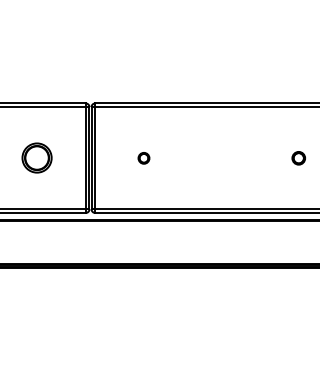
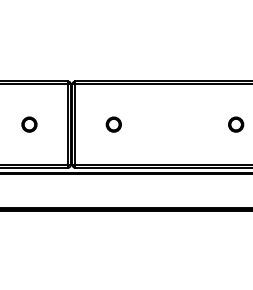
part: (36, 158) -> (29, 124), size x0.62
part: (143, 158) -> (113, 124), size x1.67
part: (298, 158) -> (235, 124), size x1.43

